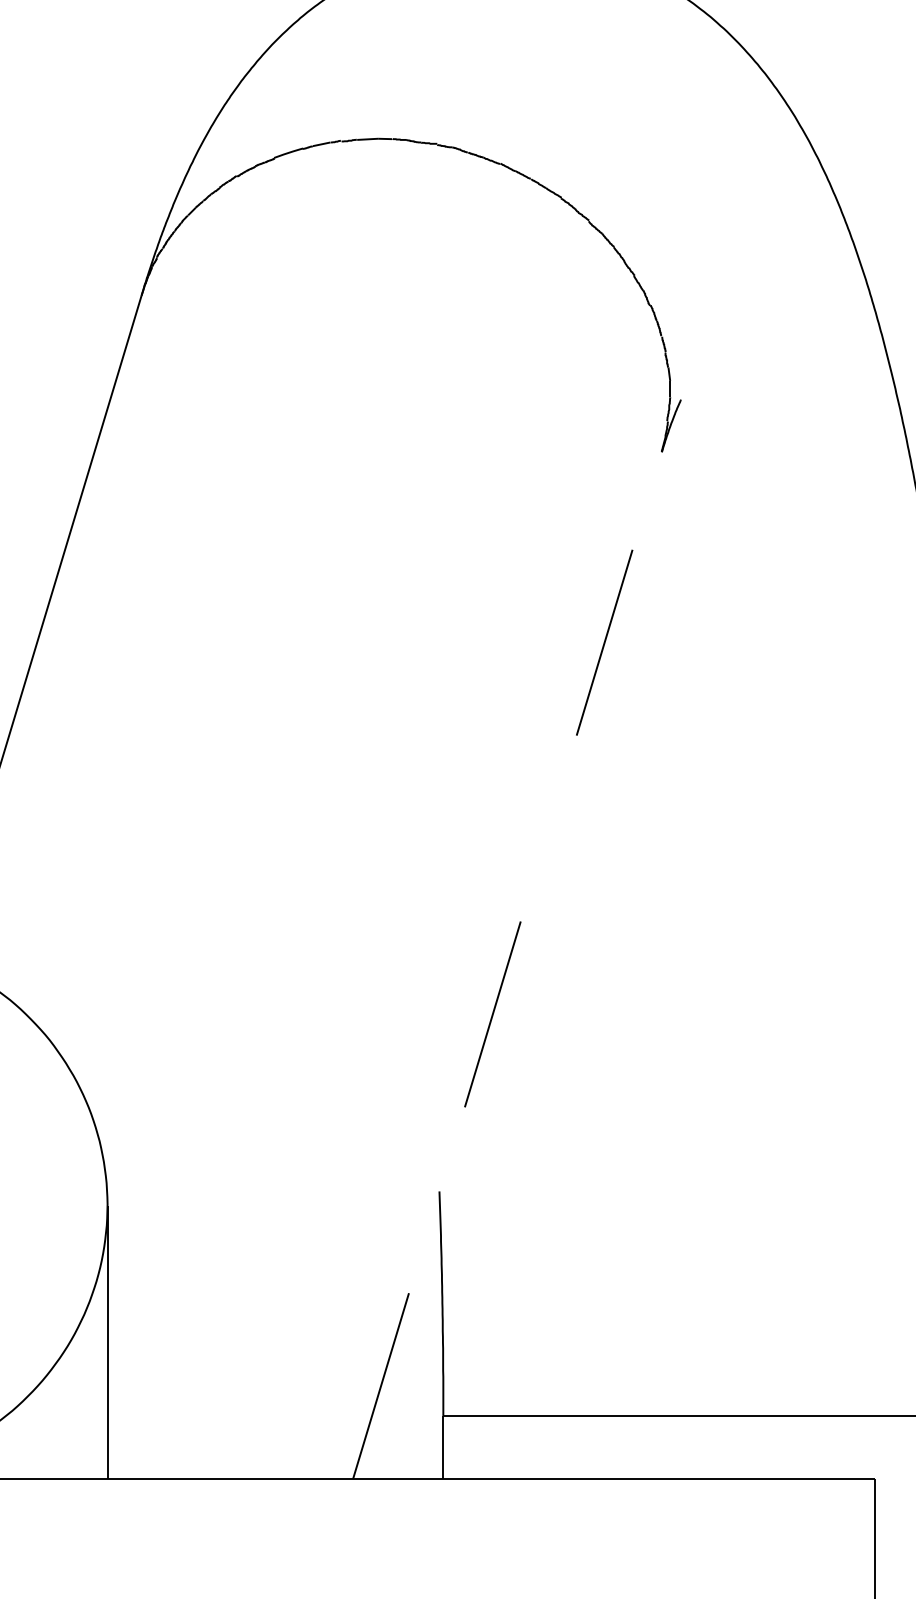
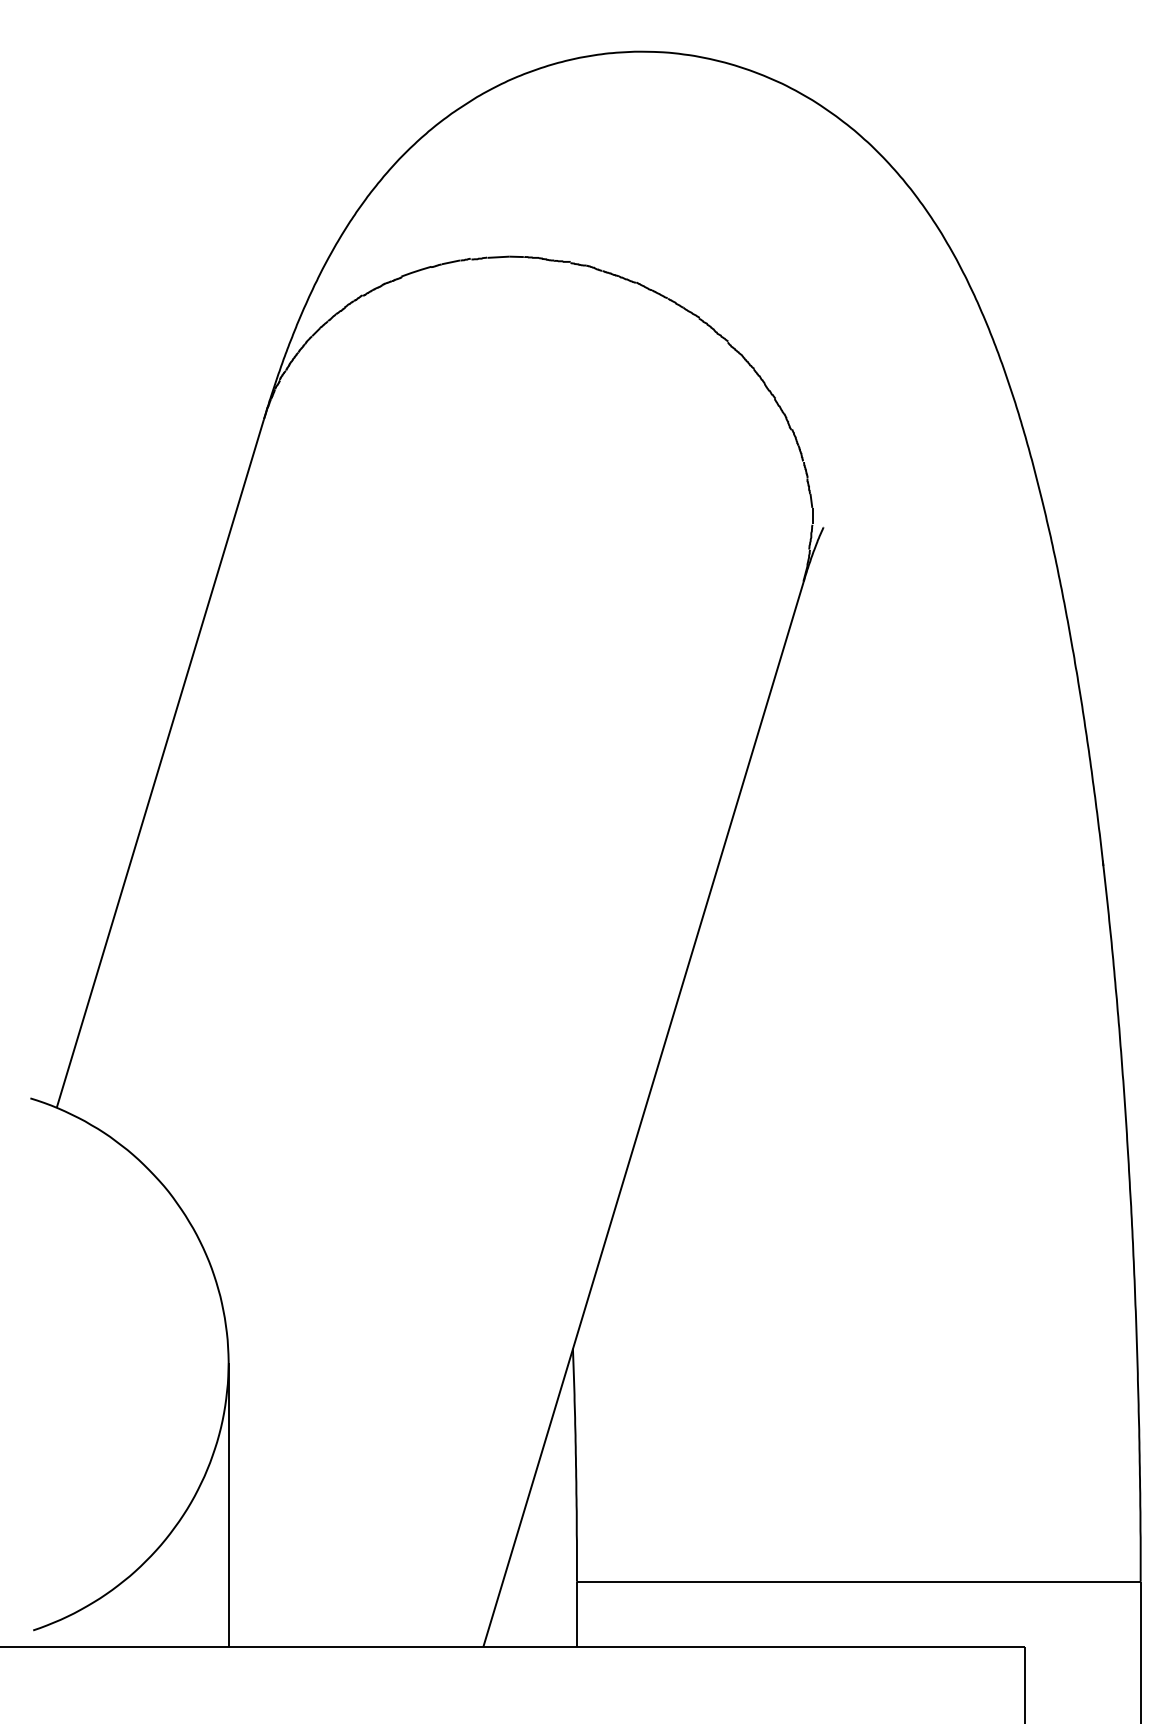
line: (507, 965) -> (643, 1114), dashed -> solid

